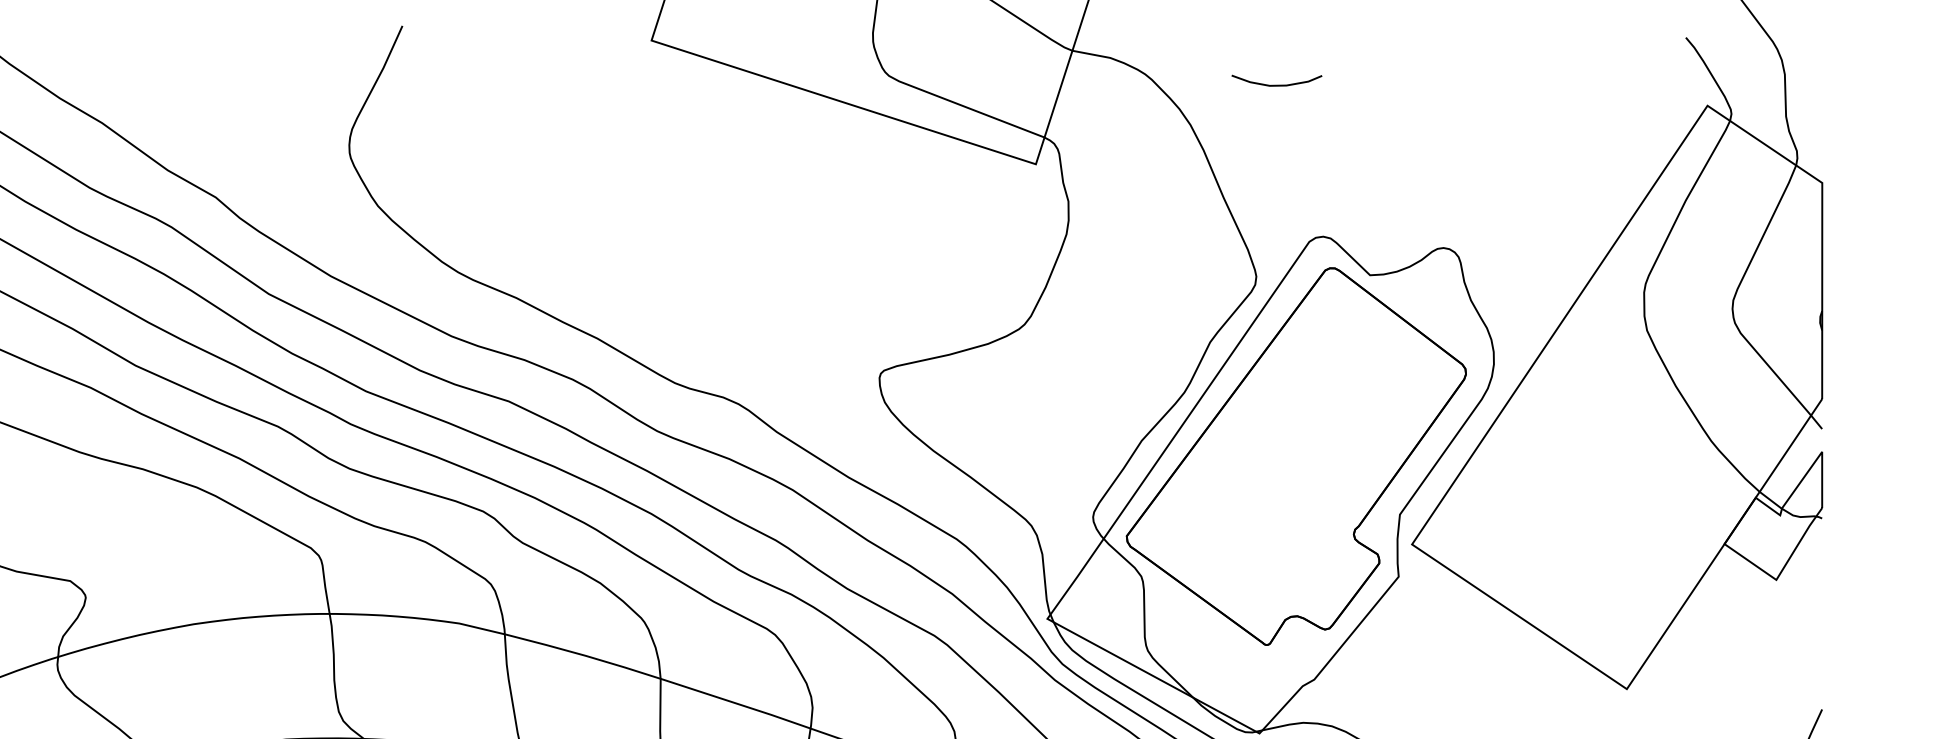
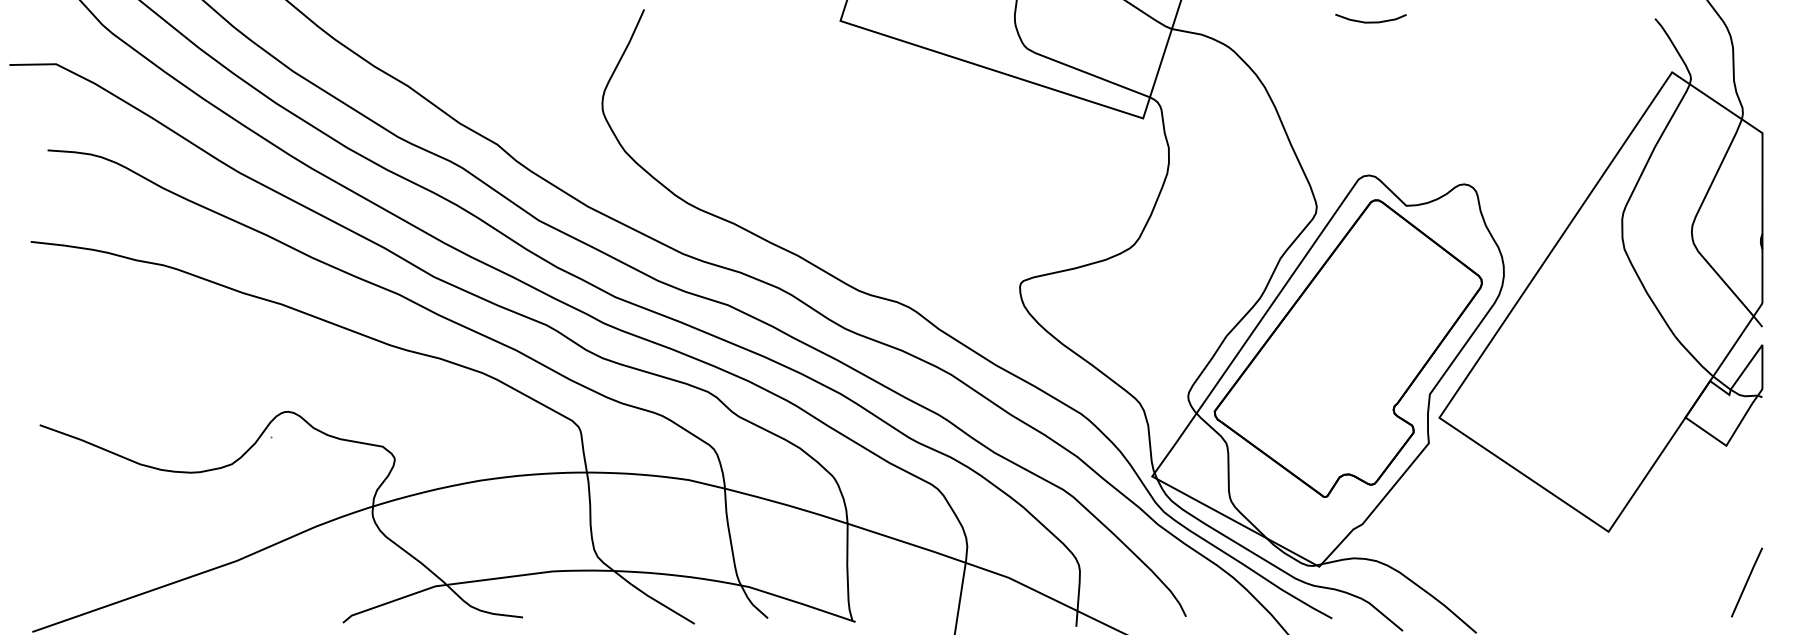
curve: (1276, 84) -> (1370, 21), moved

